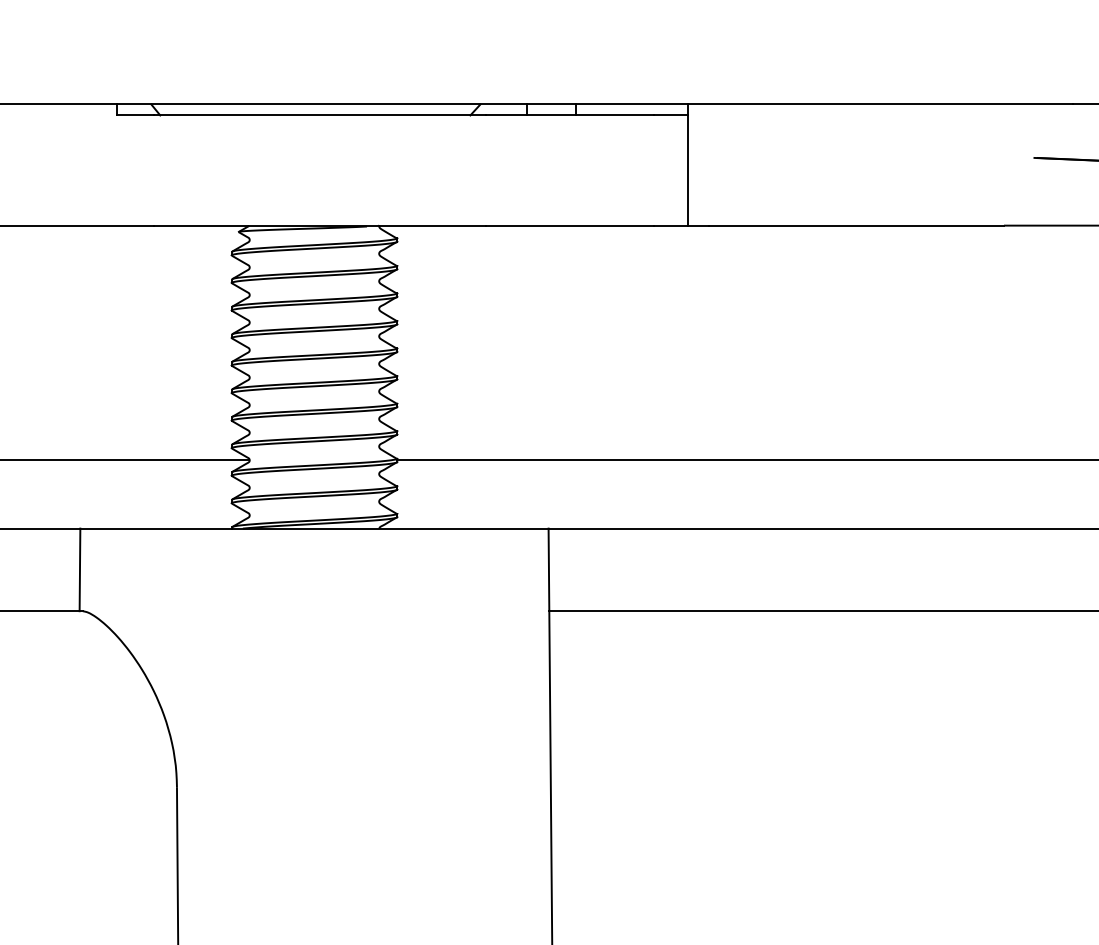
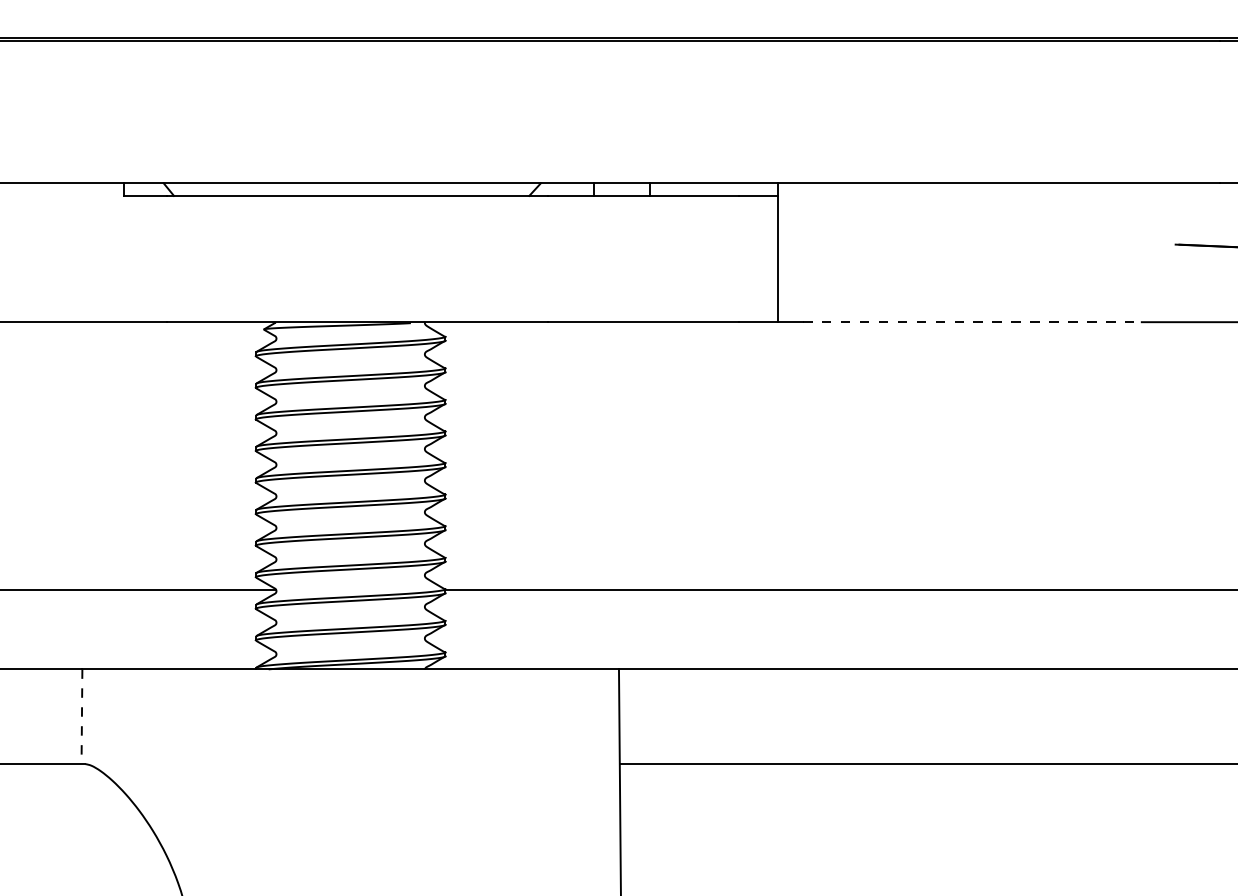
line: (857, 225) -> (972, 322), solid -> dashed
line: (79, 570) -> (81, 717), solid -> dashed

